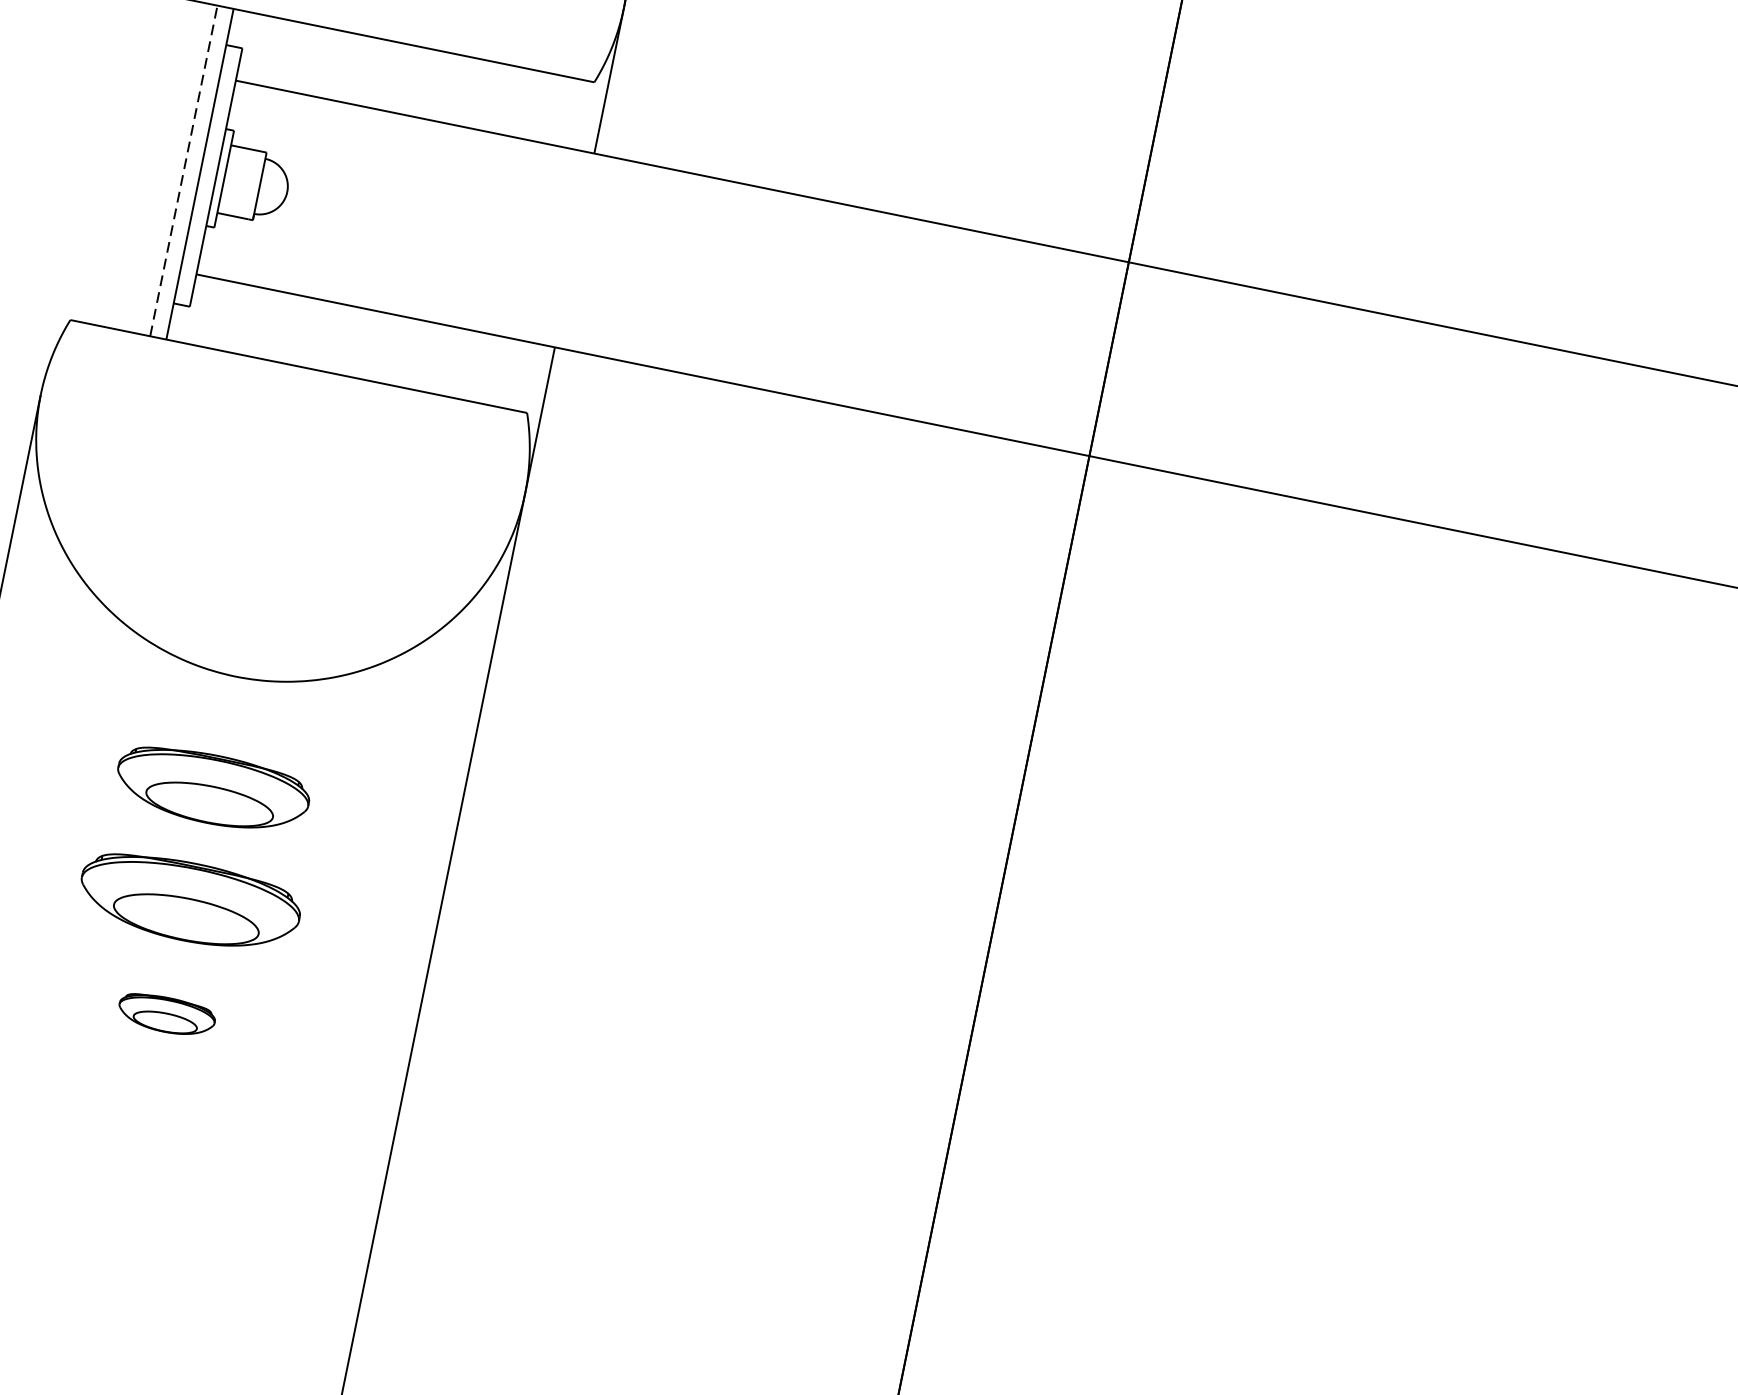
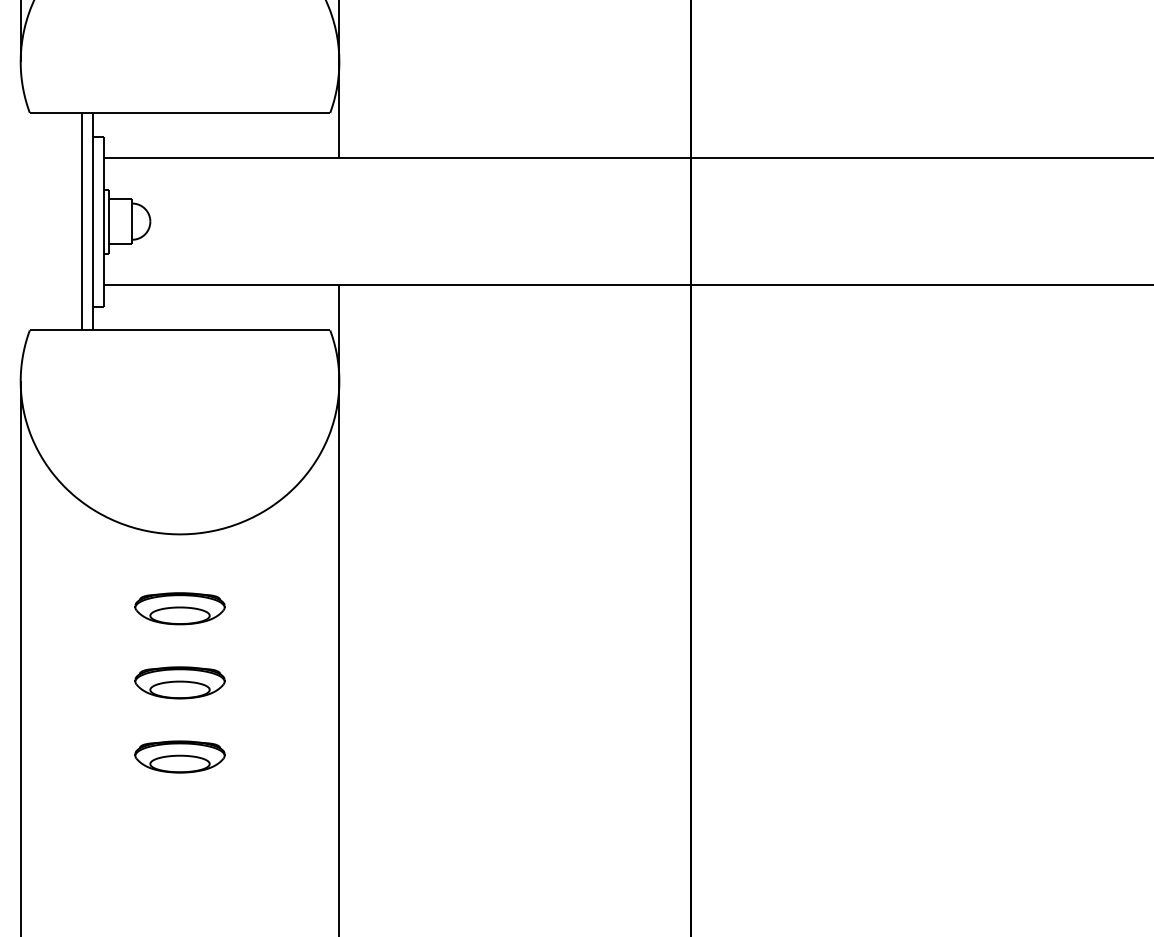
line: (184, 170) -> (82, 221), dashed -> solid
part: (211, 789) -> (179, 608), size x0.71
part: (189, 901) -> (179, 682), size x0.62
part: (166, 1014) -> (179, 756), size x1.43

